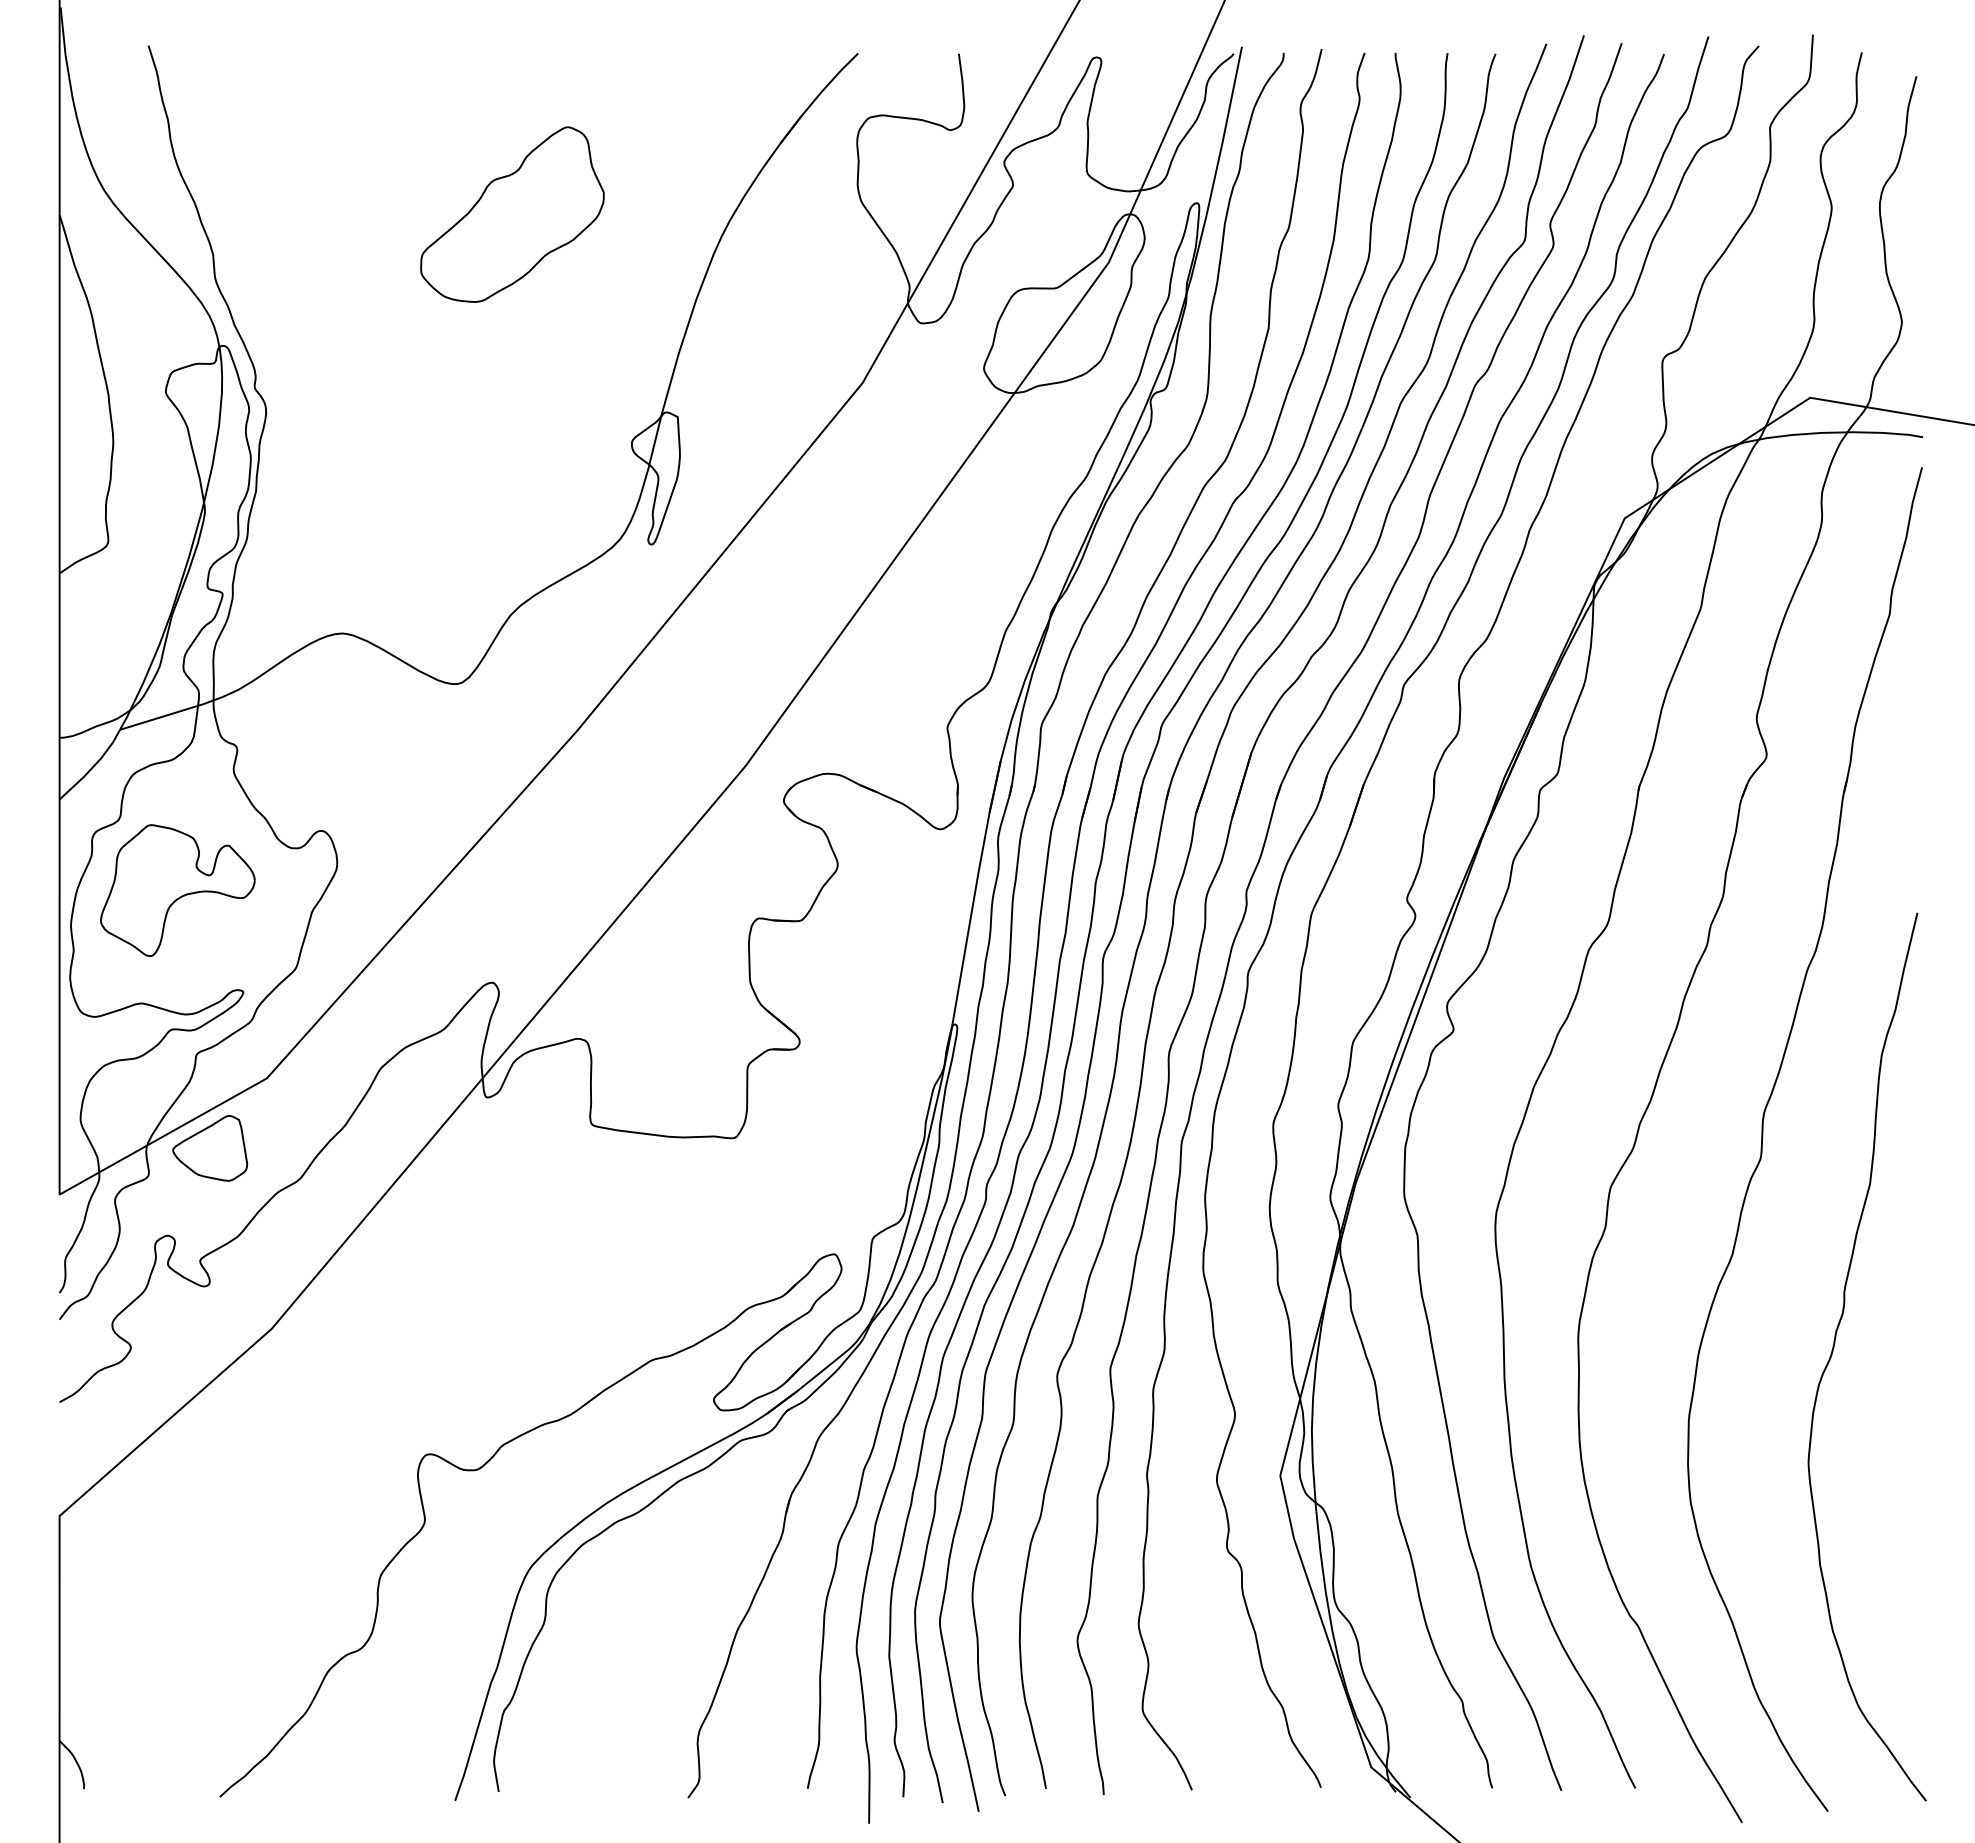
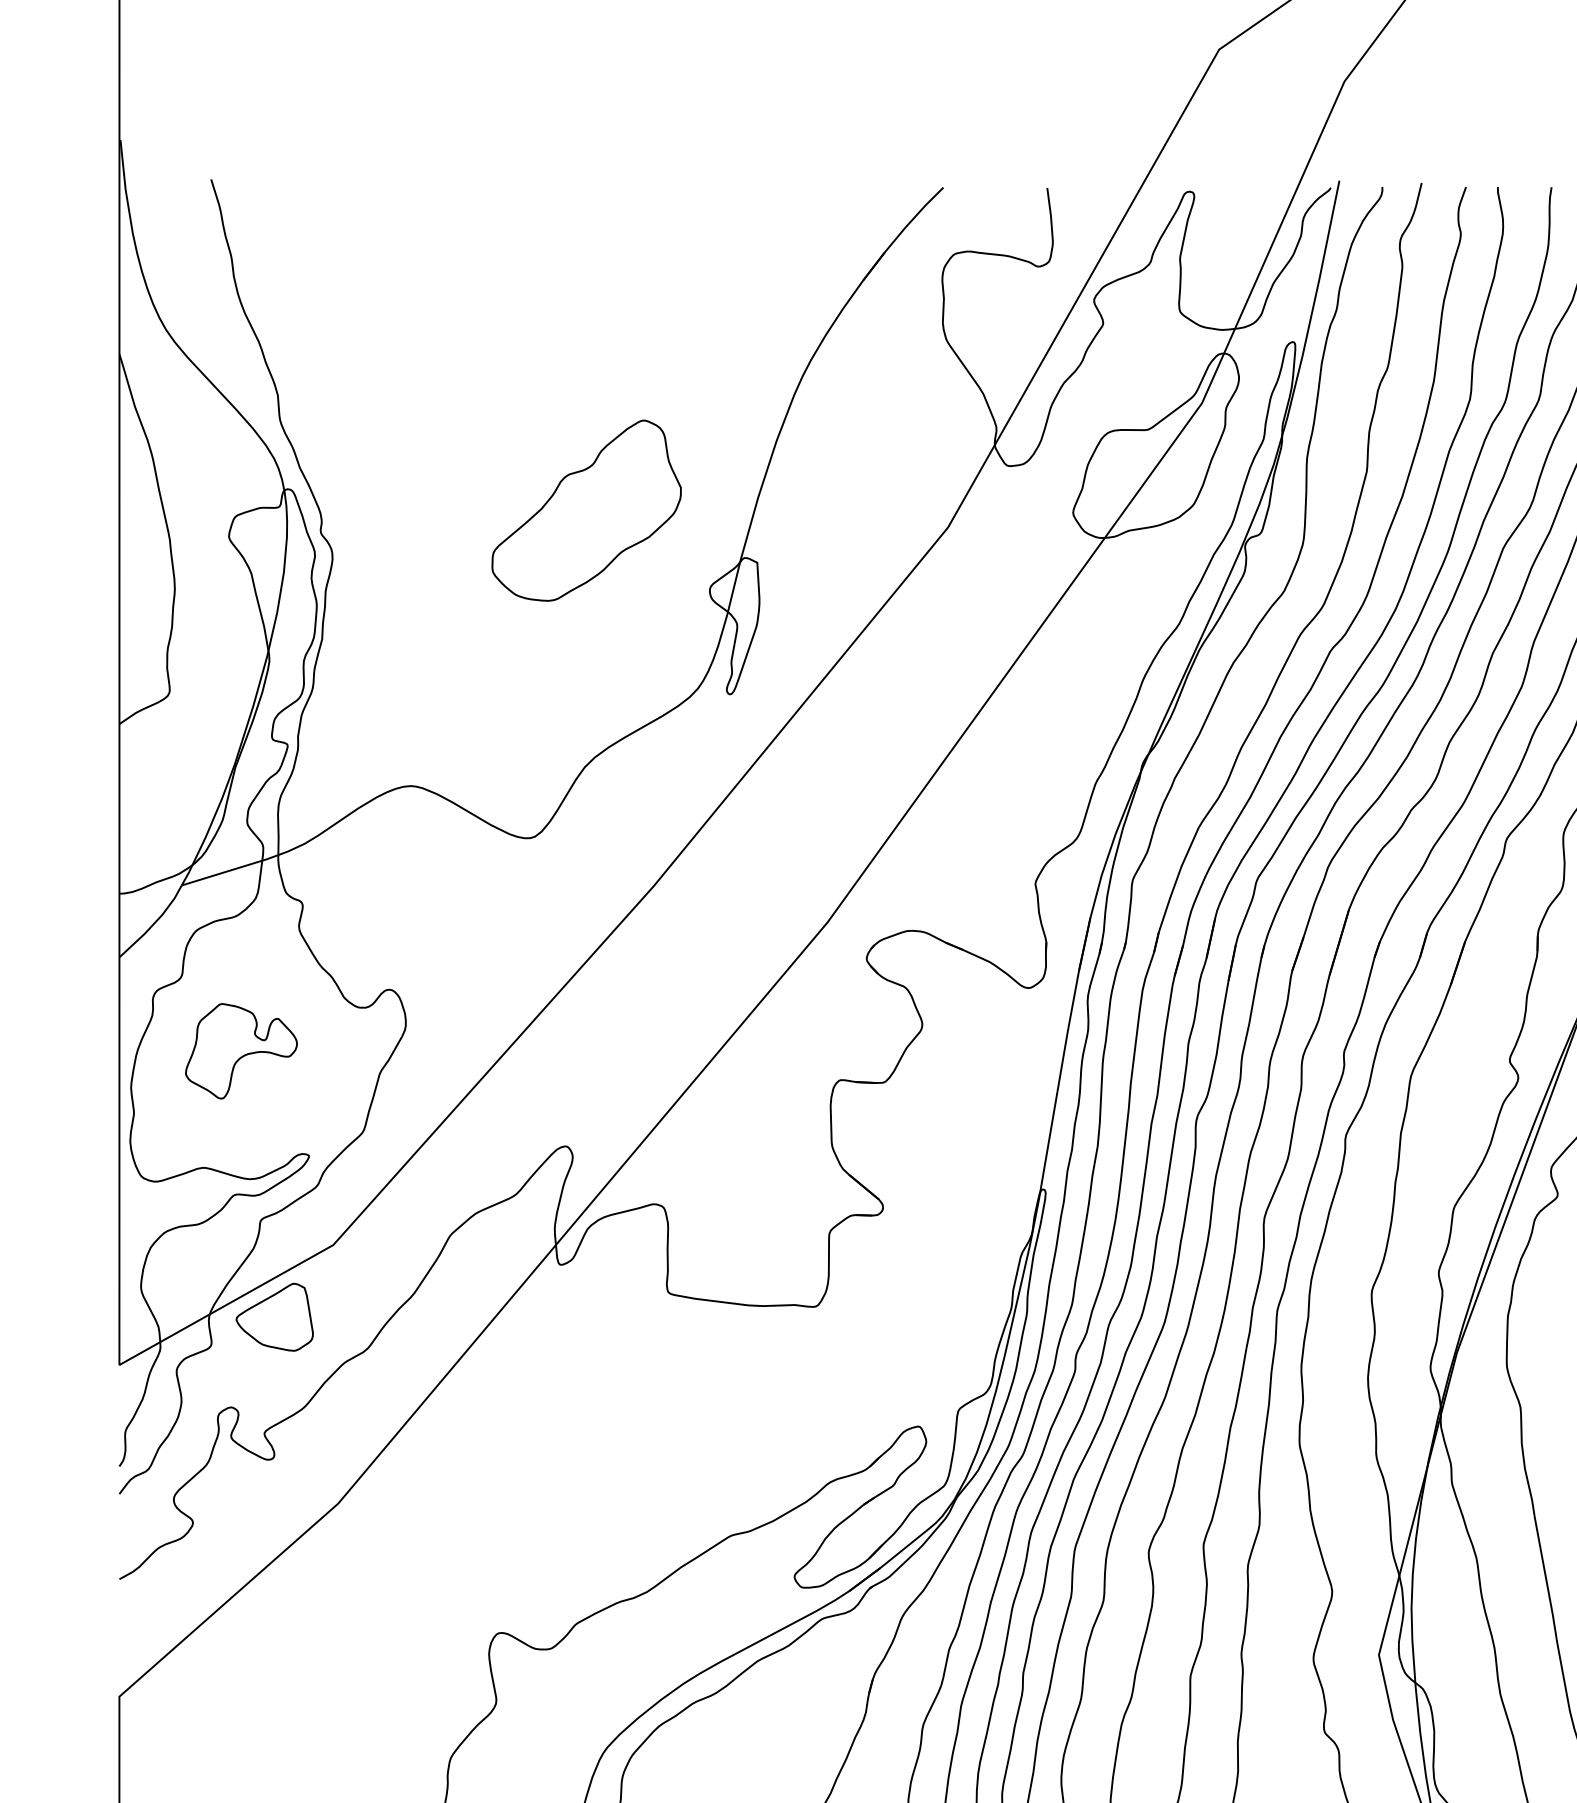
part: (512, 214) -> (586, 510), moved
part: (177, 890) -> (241, 1051), size x0.7

